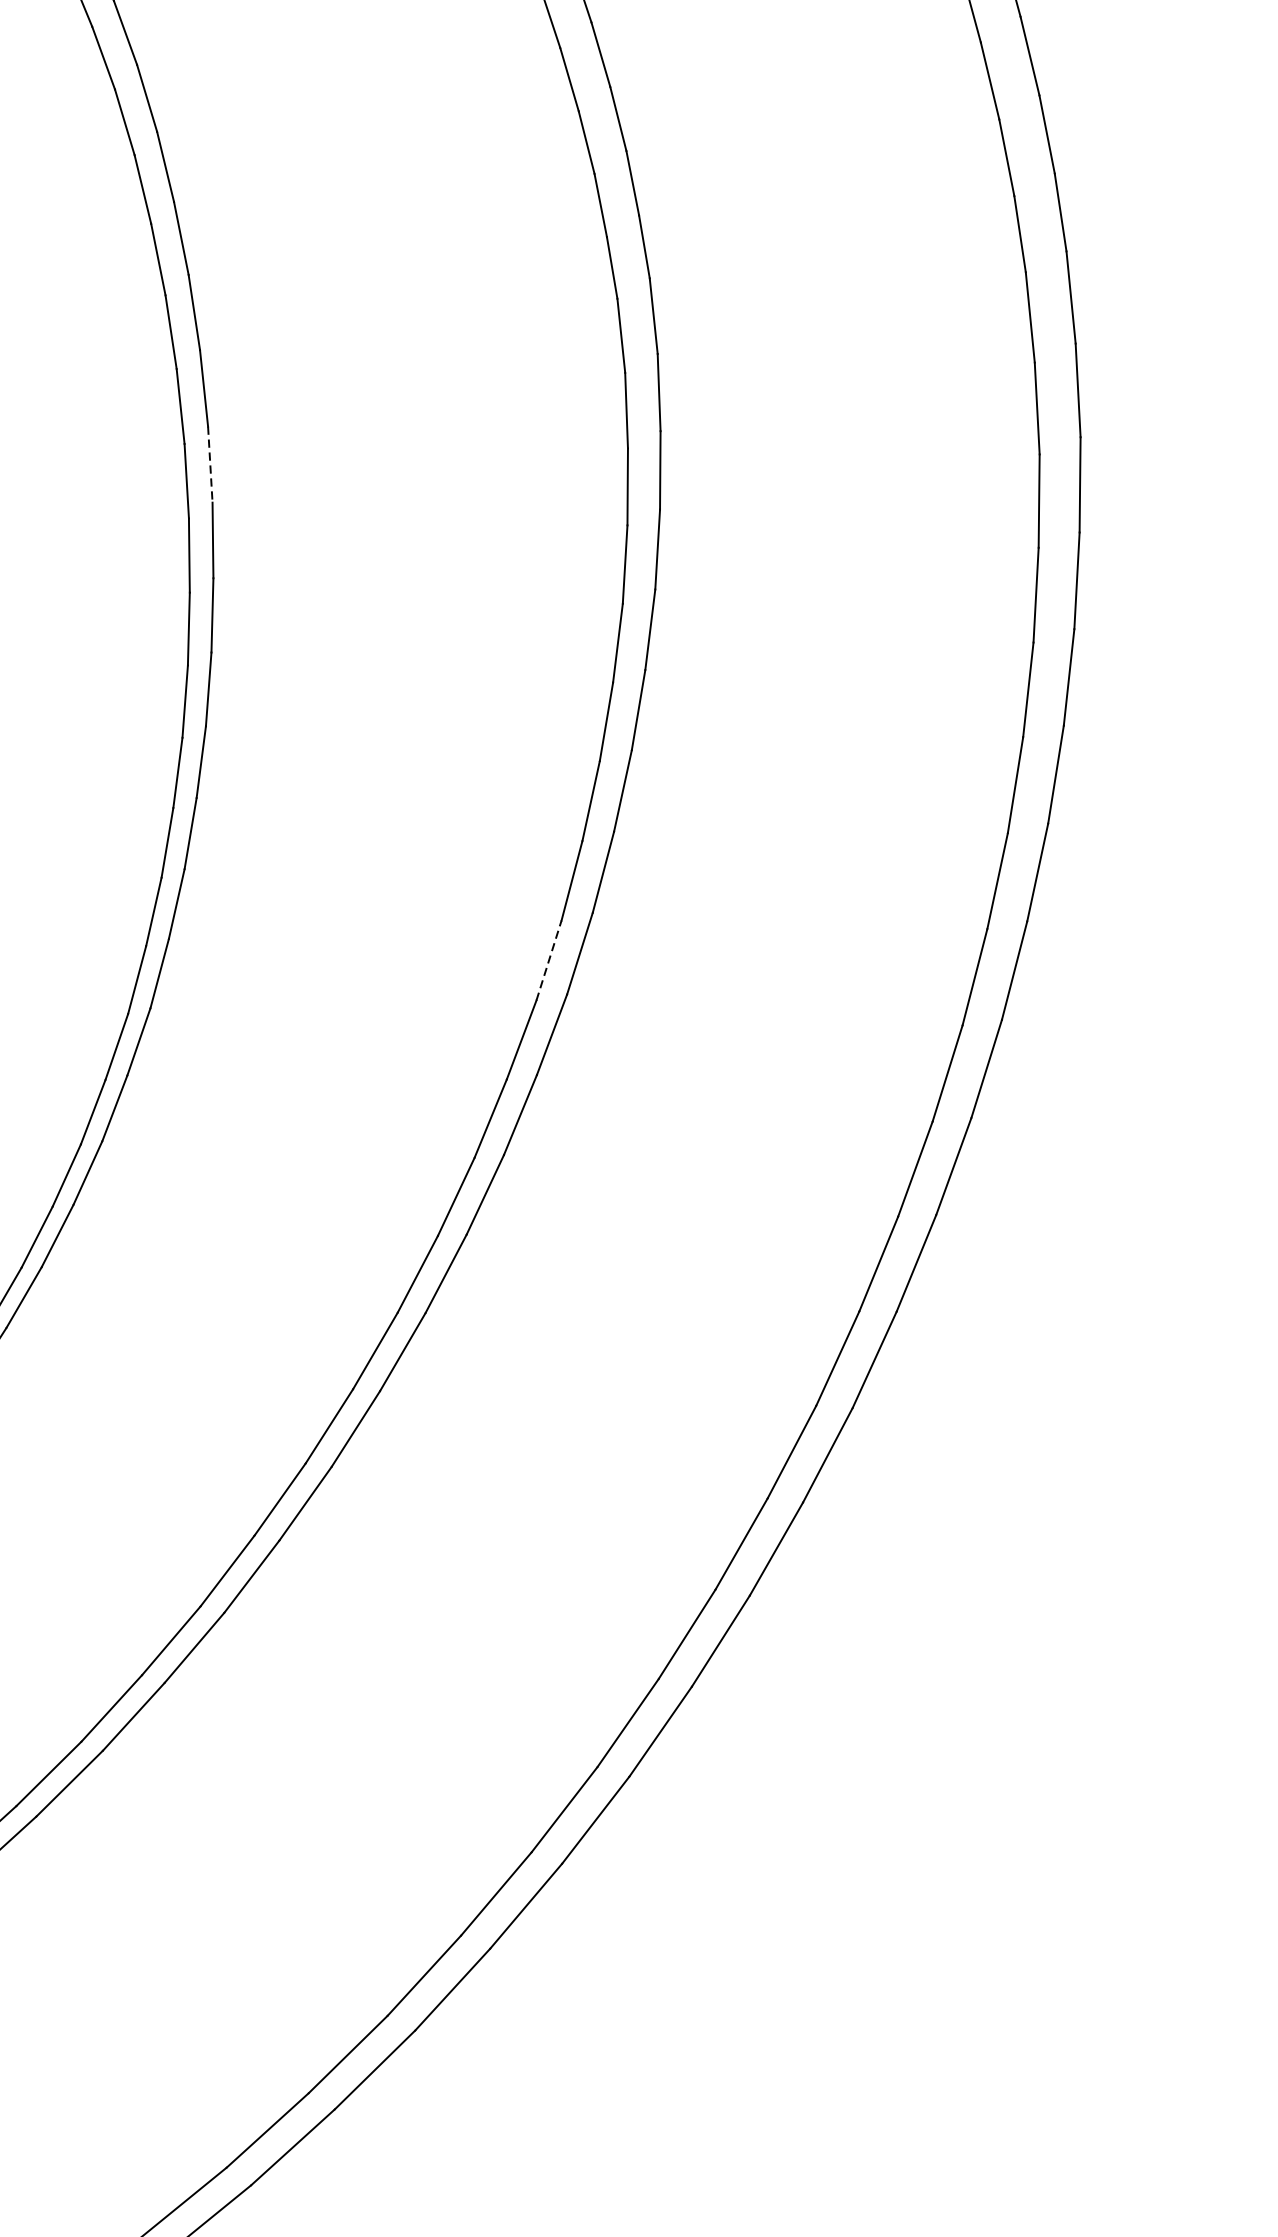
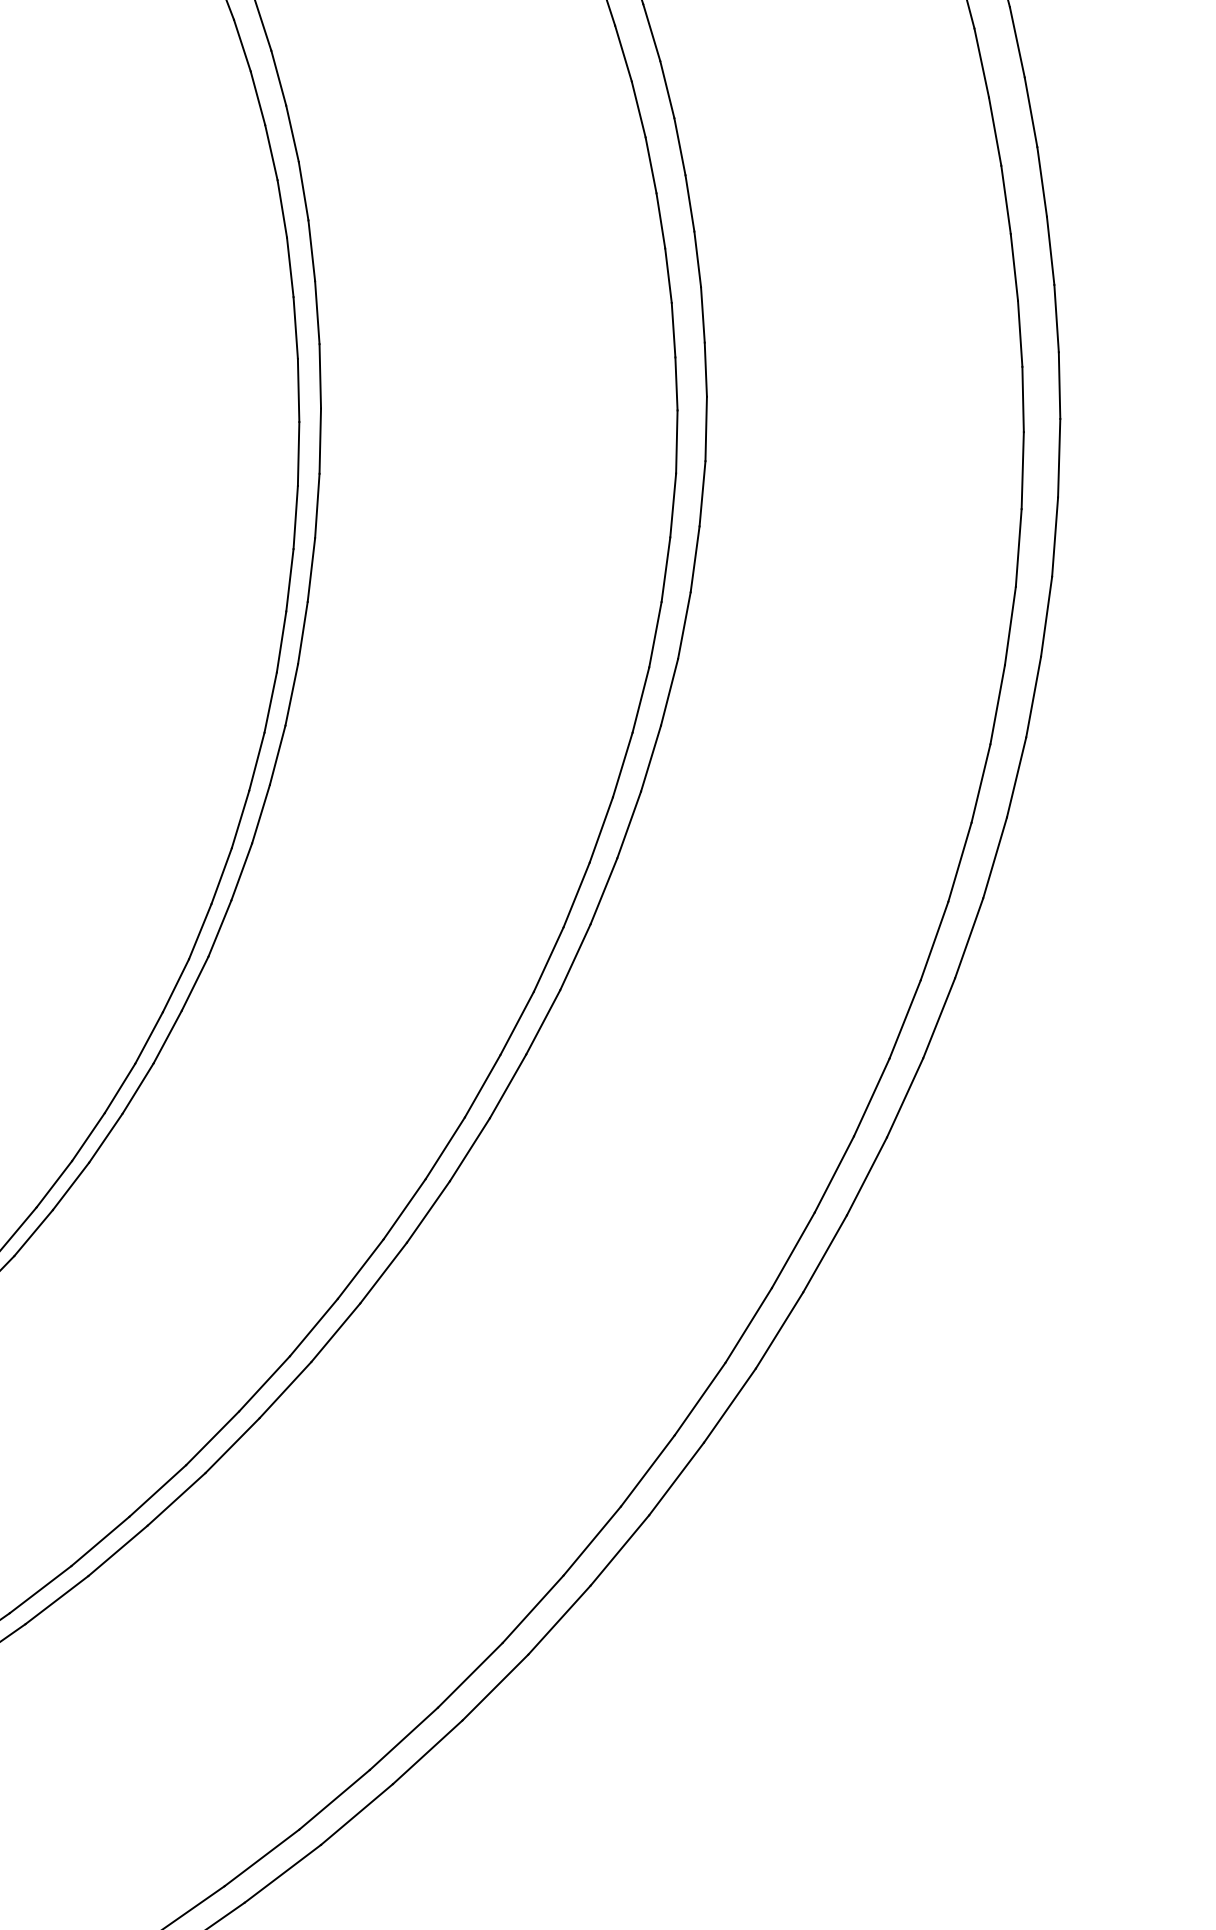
line: (210, 465) -> (317, 506), dashed -> solid
line: (548, 960) -> (548, 959), dashed -> solid

